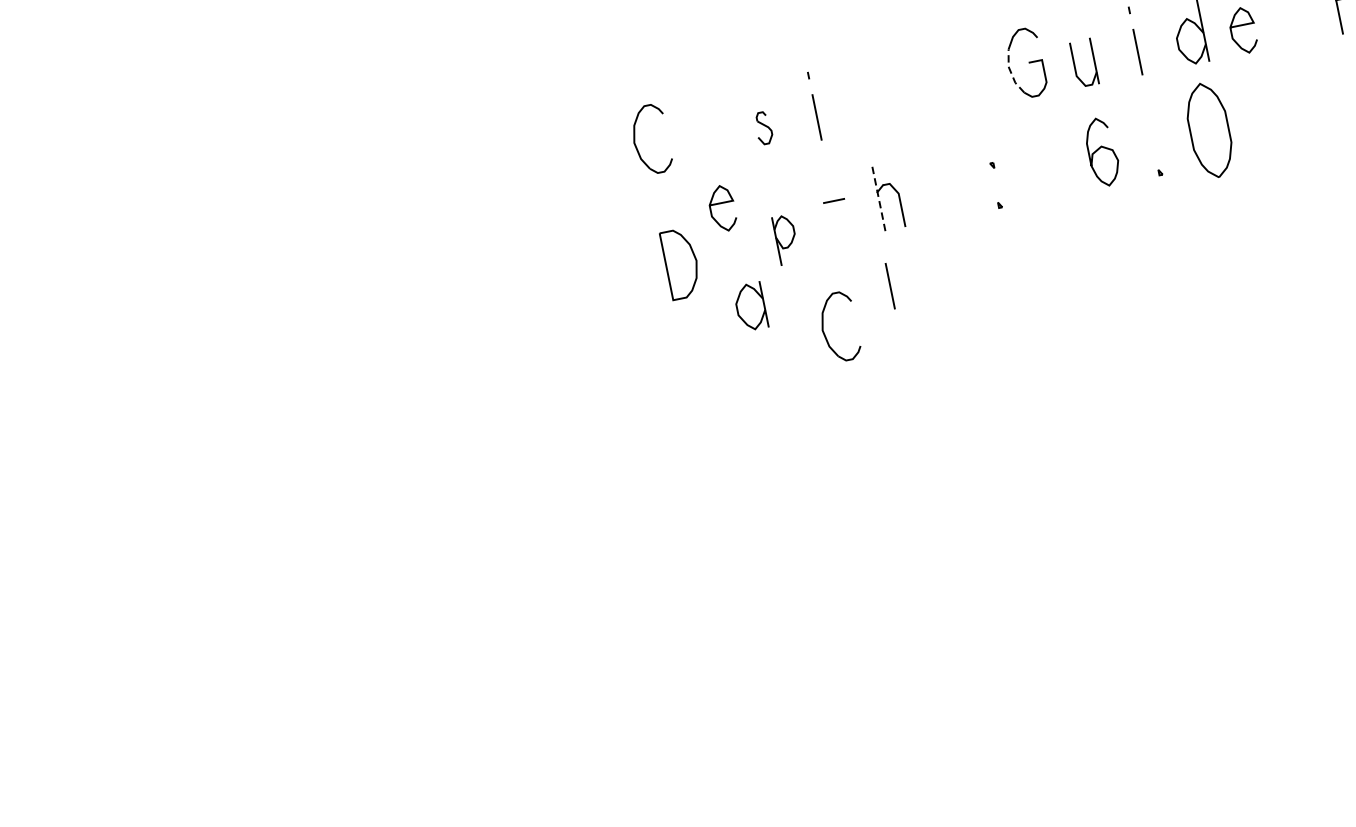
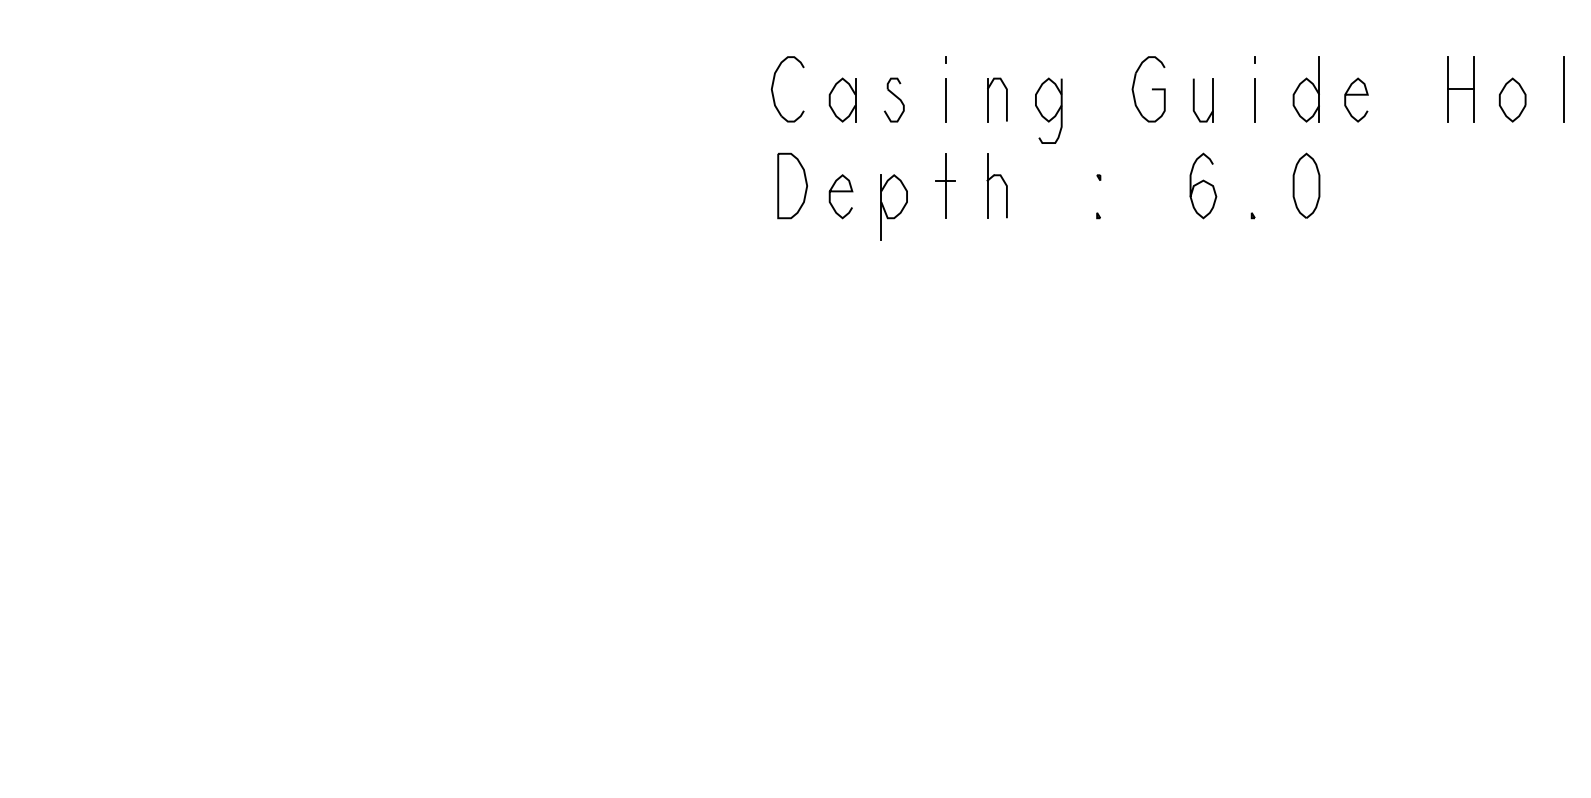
line: (1010, 73) -> (1133, 95), dashed -> solid
part: (925, 106) -> (1048, 110), added
part: (861, 107) -> (988, 99), added
part: (763, 127) -> (894, 99), size x1.43
part: (1209, 129) -> (1306, 185), size x0.71
line: (878, 197) -> (987, 185), dashed -> solid
curve: (721, 204) -> (840, 192), moved
line: (834, 206) -> (945, 185), added
part: (785, 239) -> (893, 207), size x1.43
part: (681, 263) -> (792, 185), moved
line: (890, 286) -> (981, 270), removed
part: (750, 306) -> (842, 99), moved
part: (824, 328) -> (912, 296), removed

